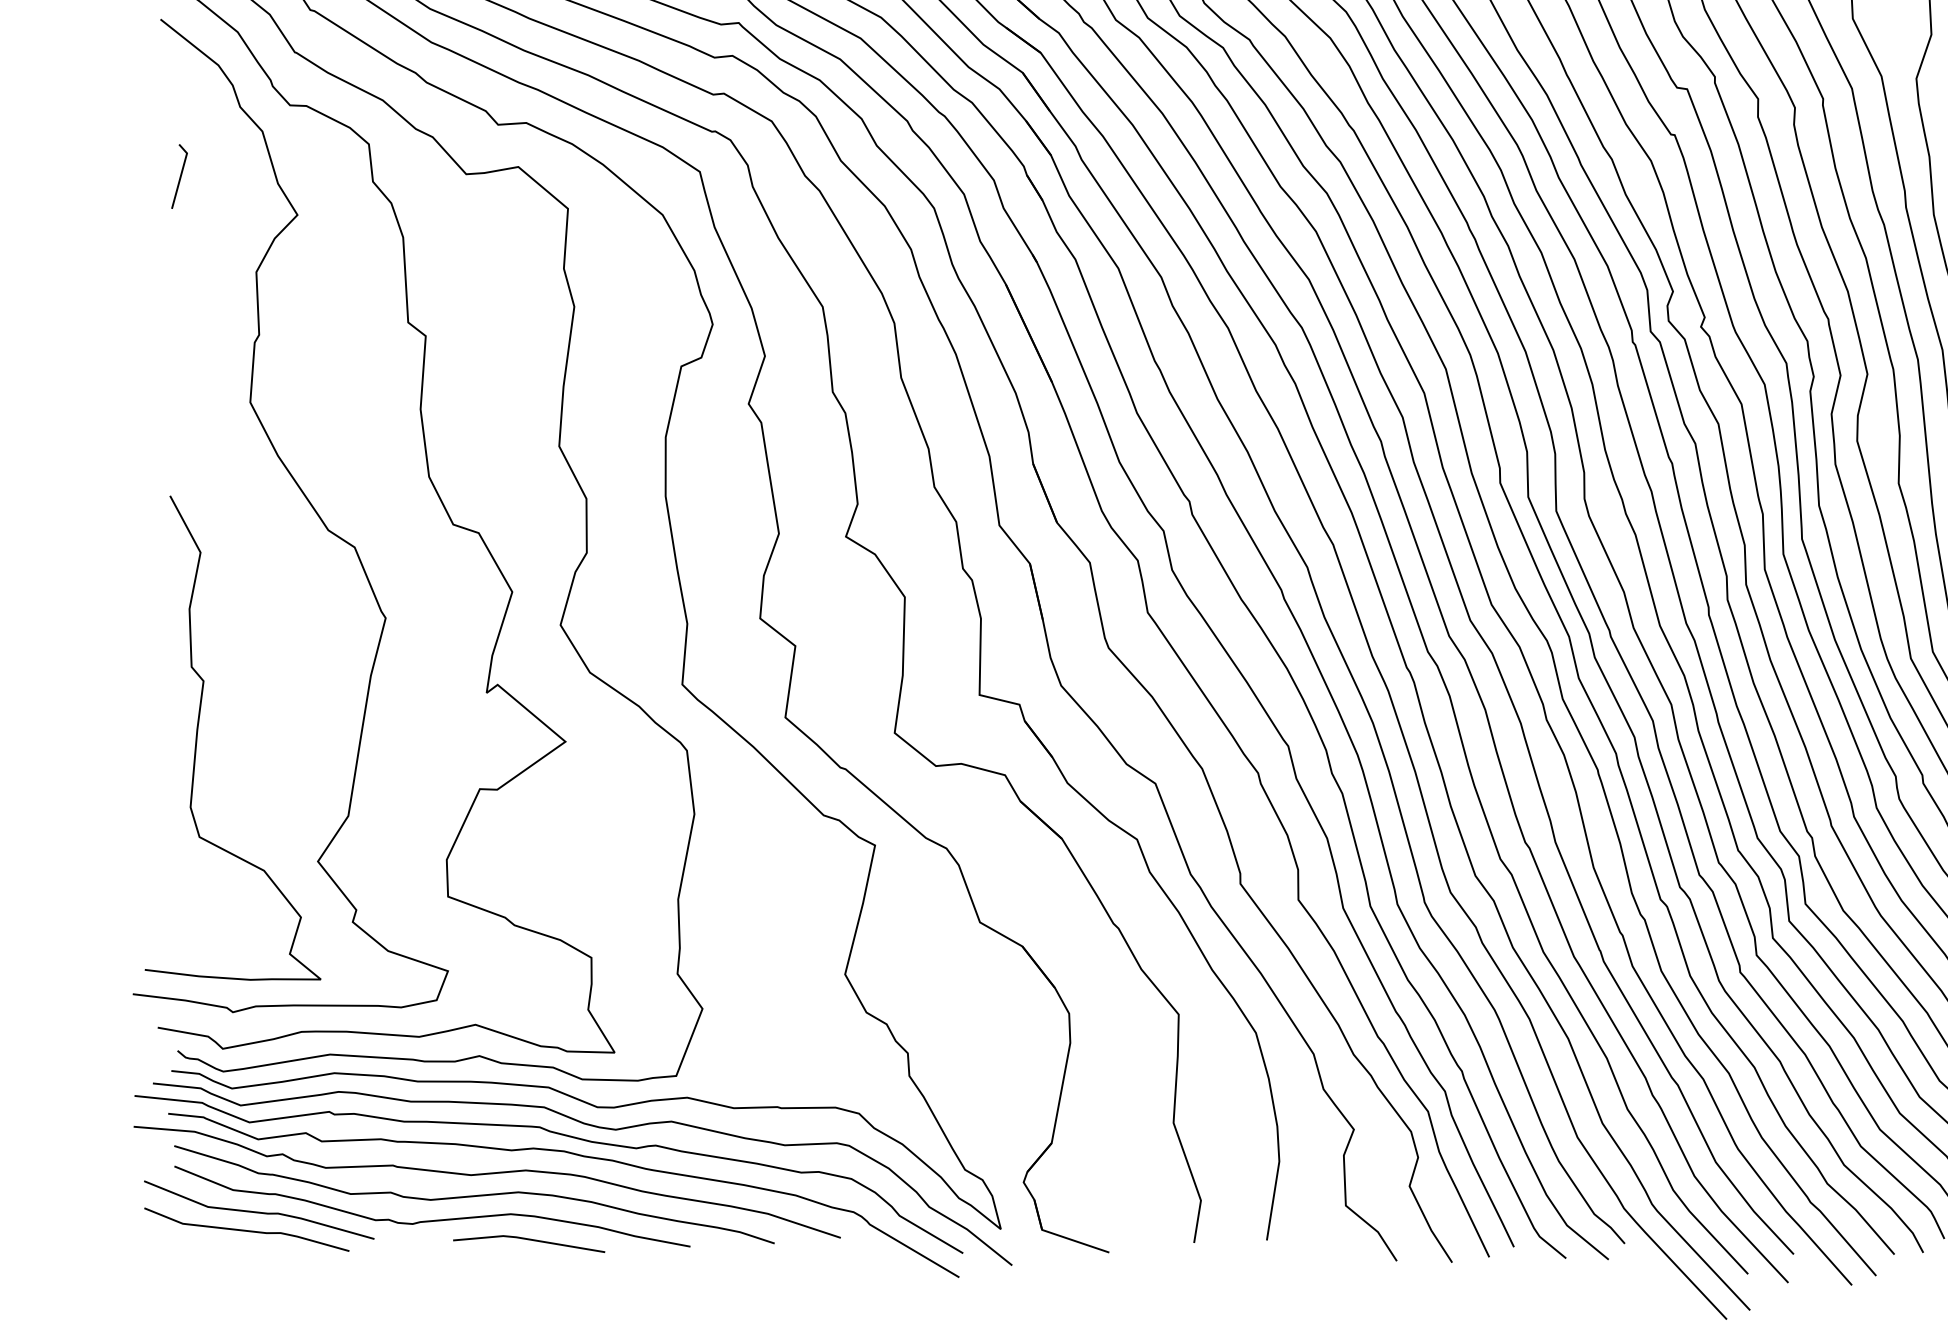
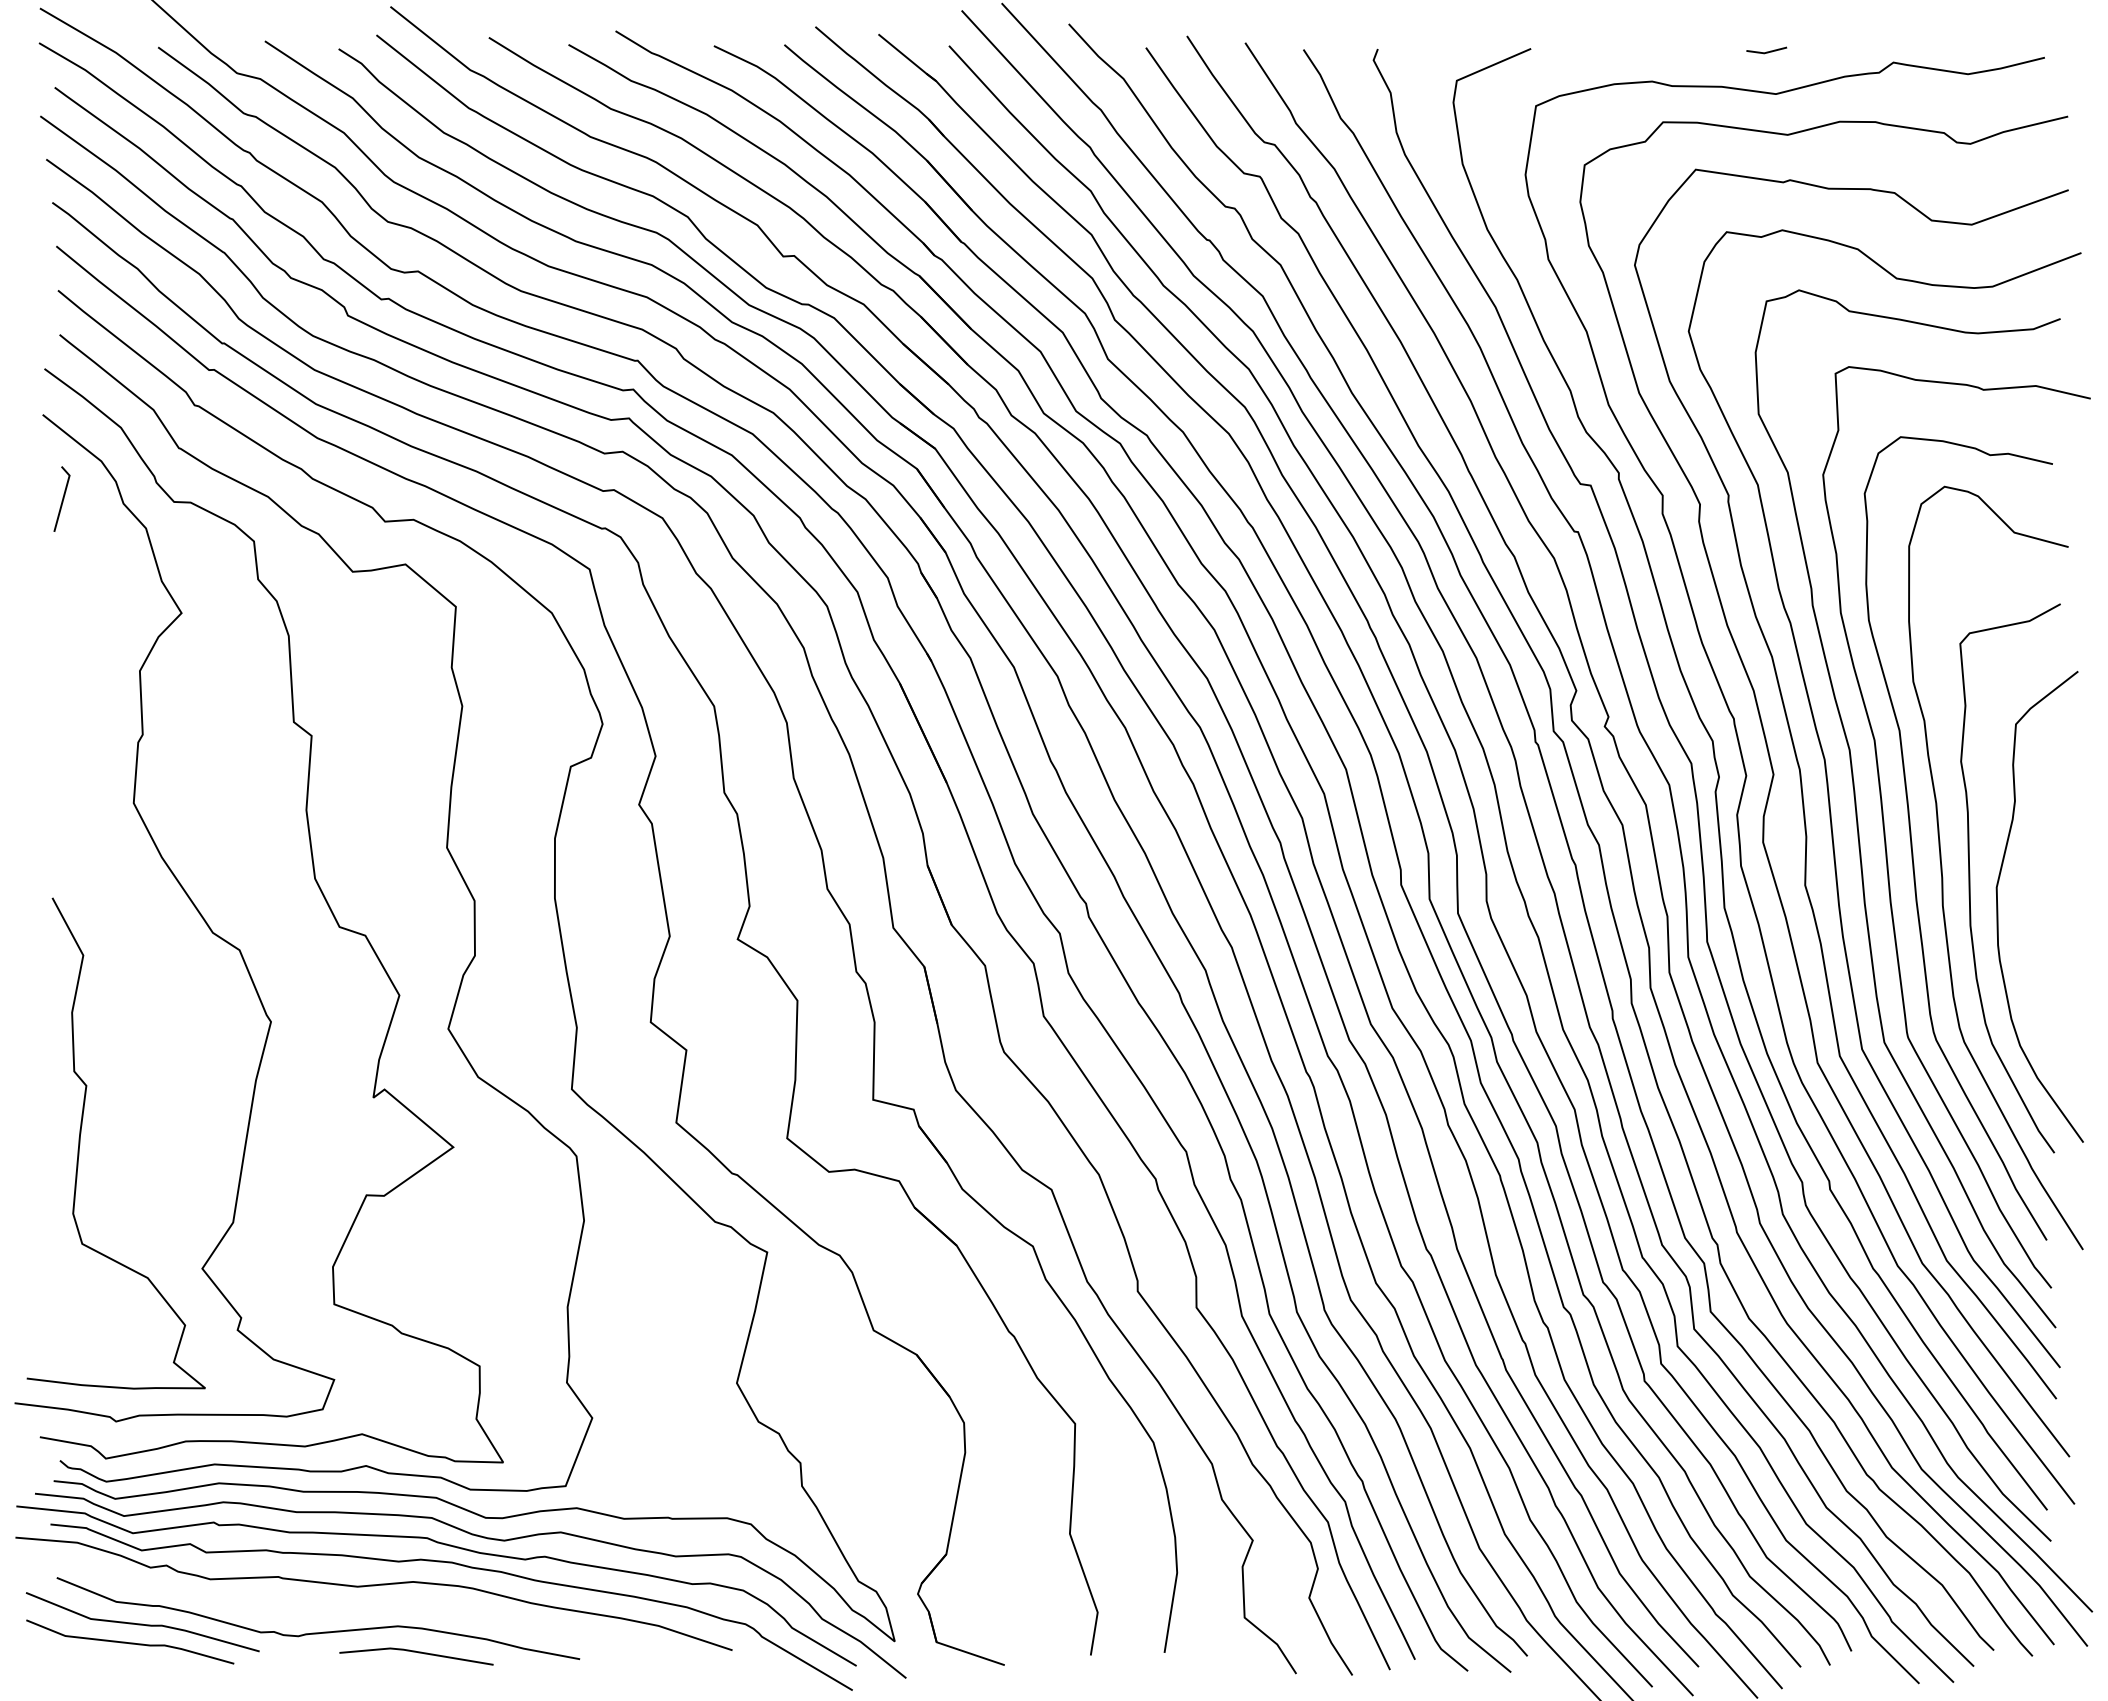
line: (180, 175) -> (62, 498), moved
curve: (473, 1195) -> (360, 1607), removed

